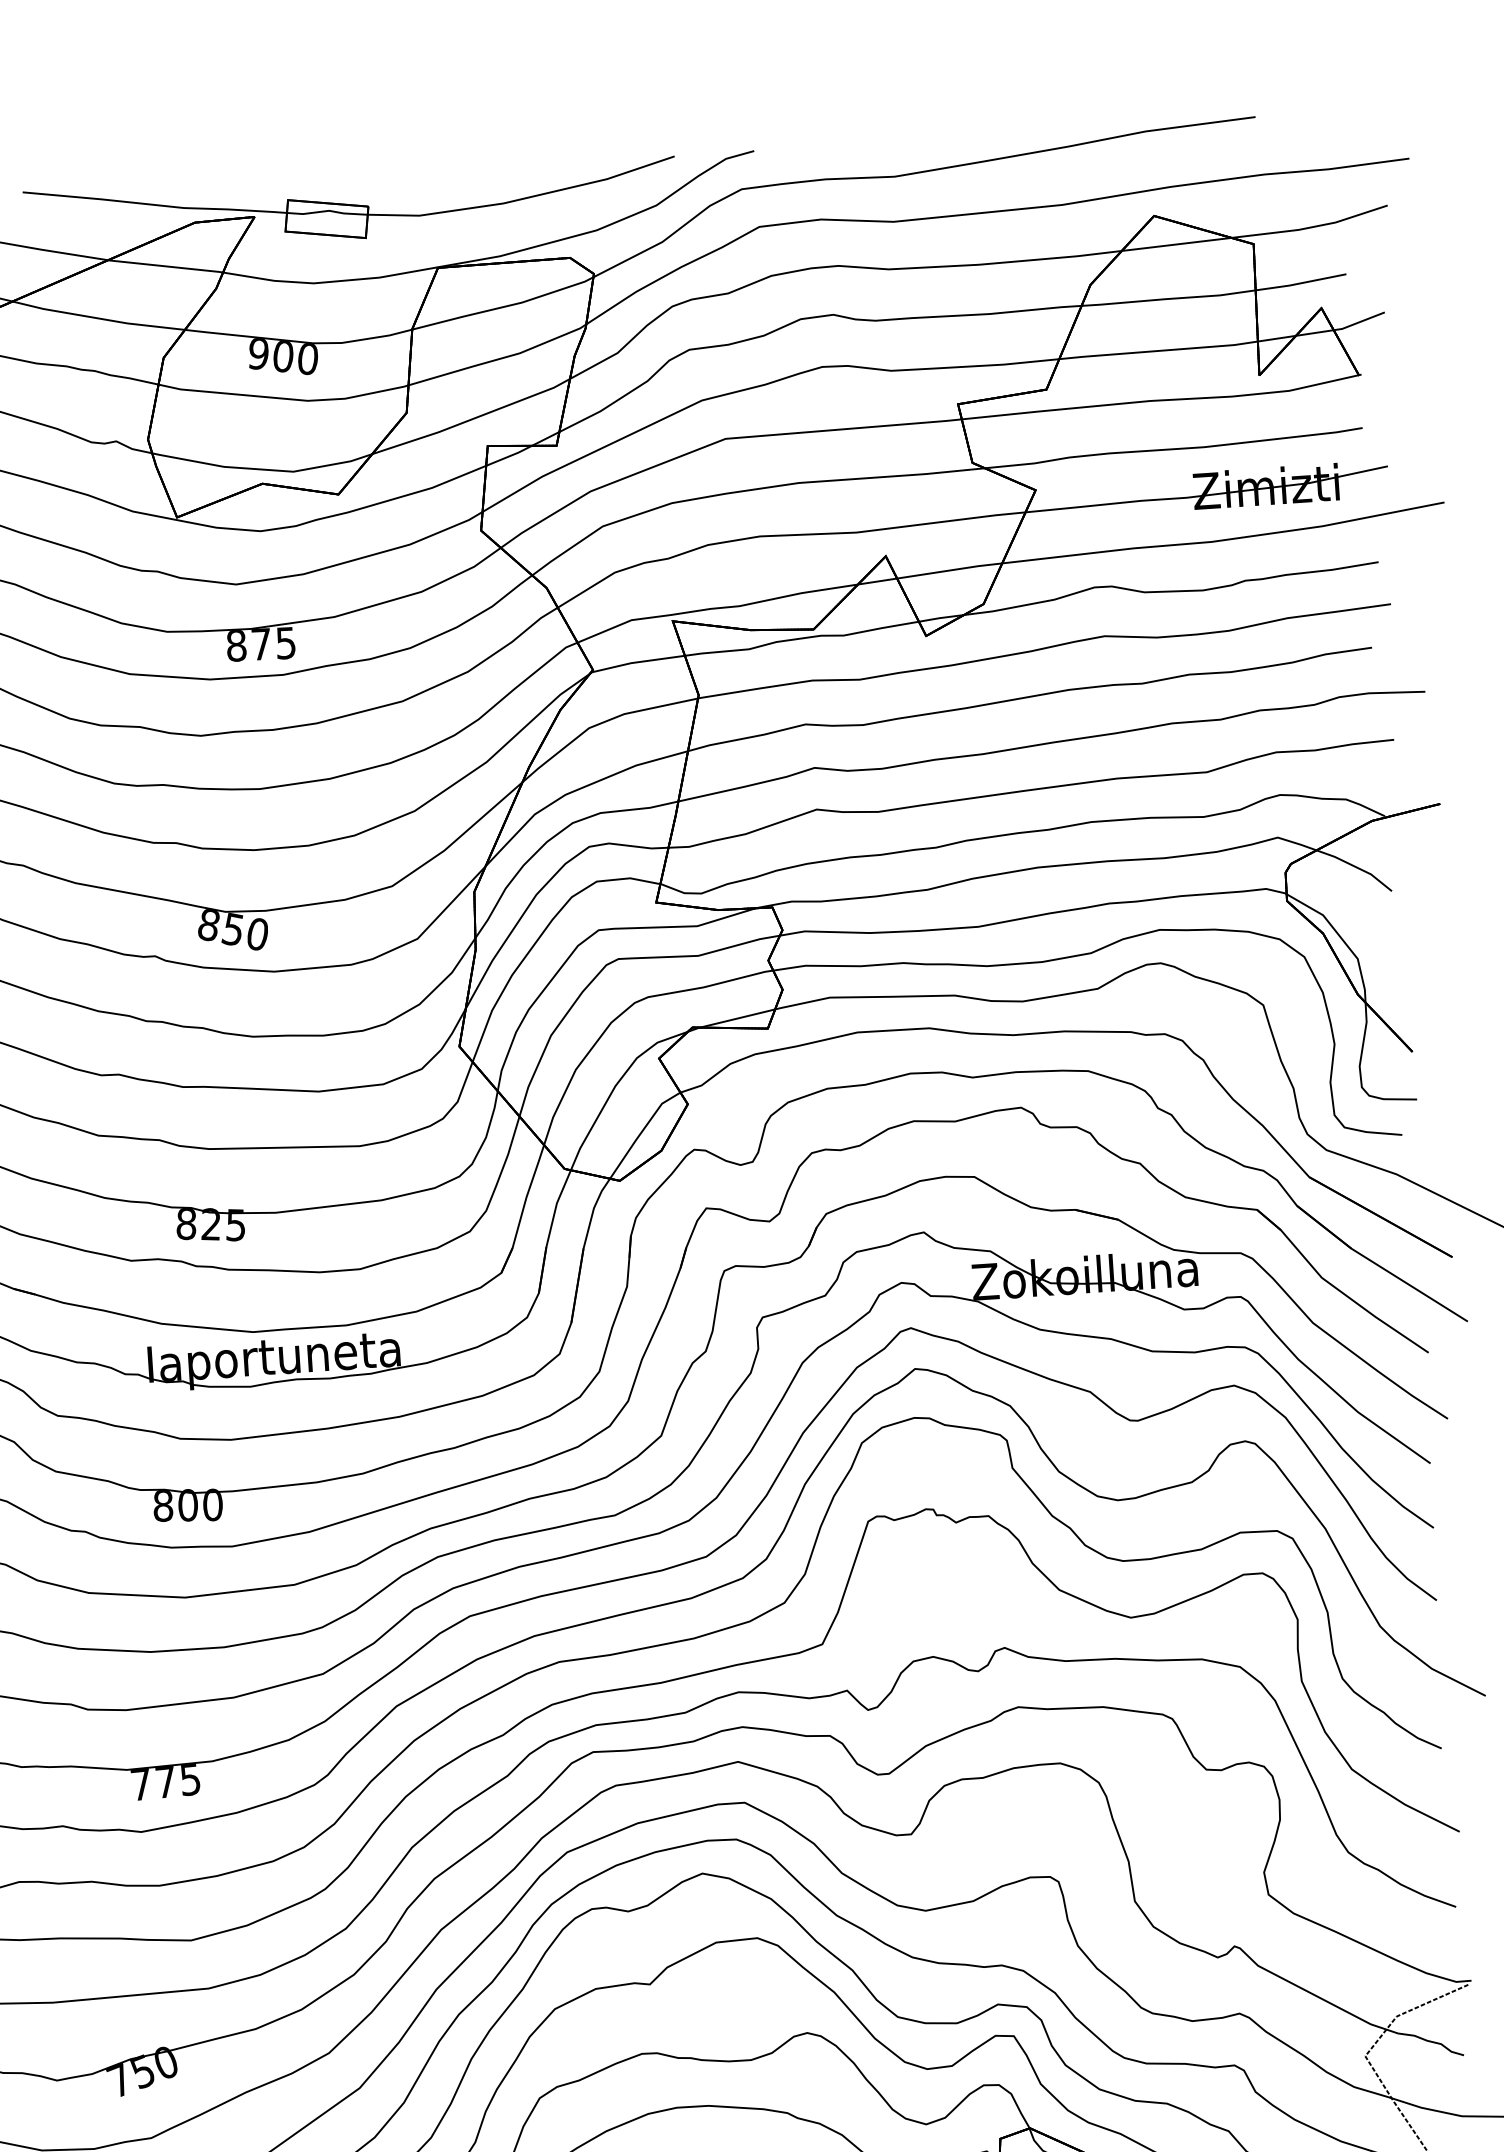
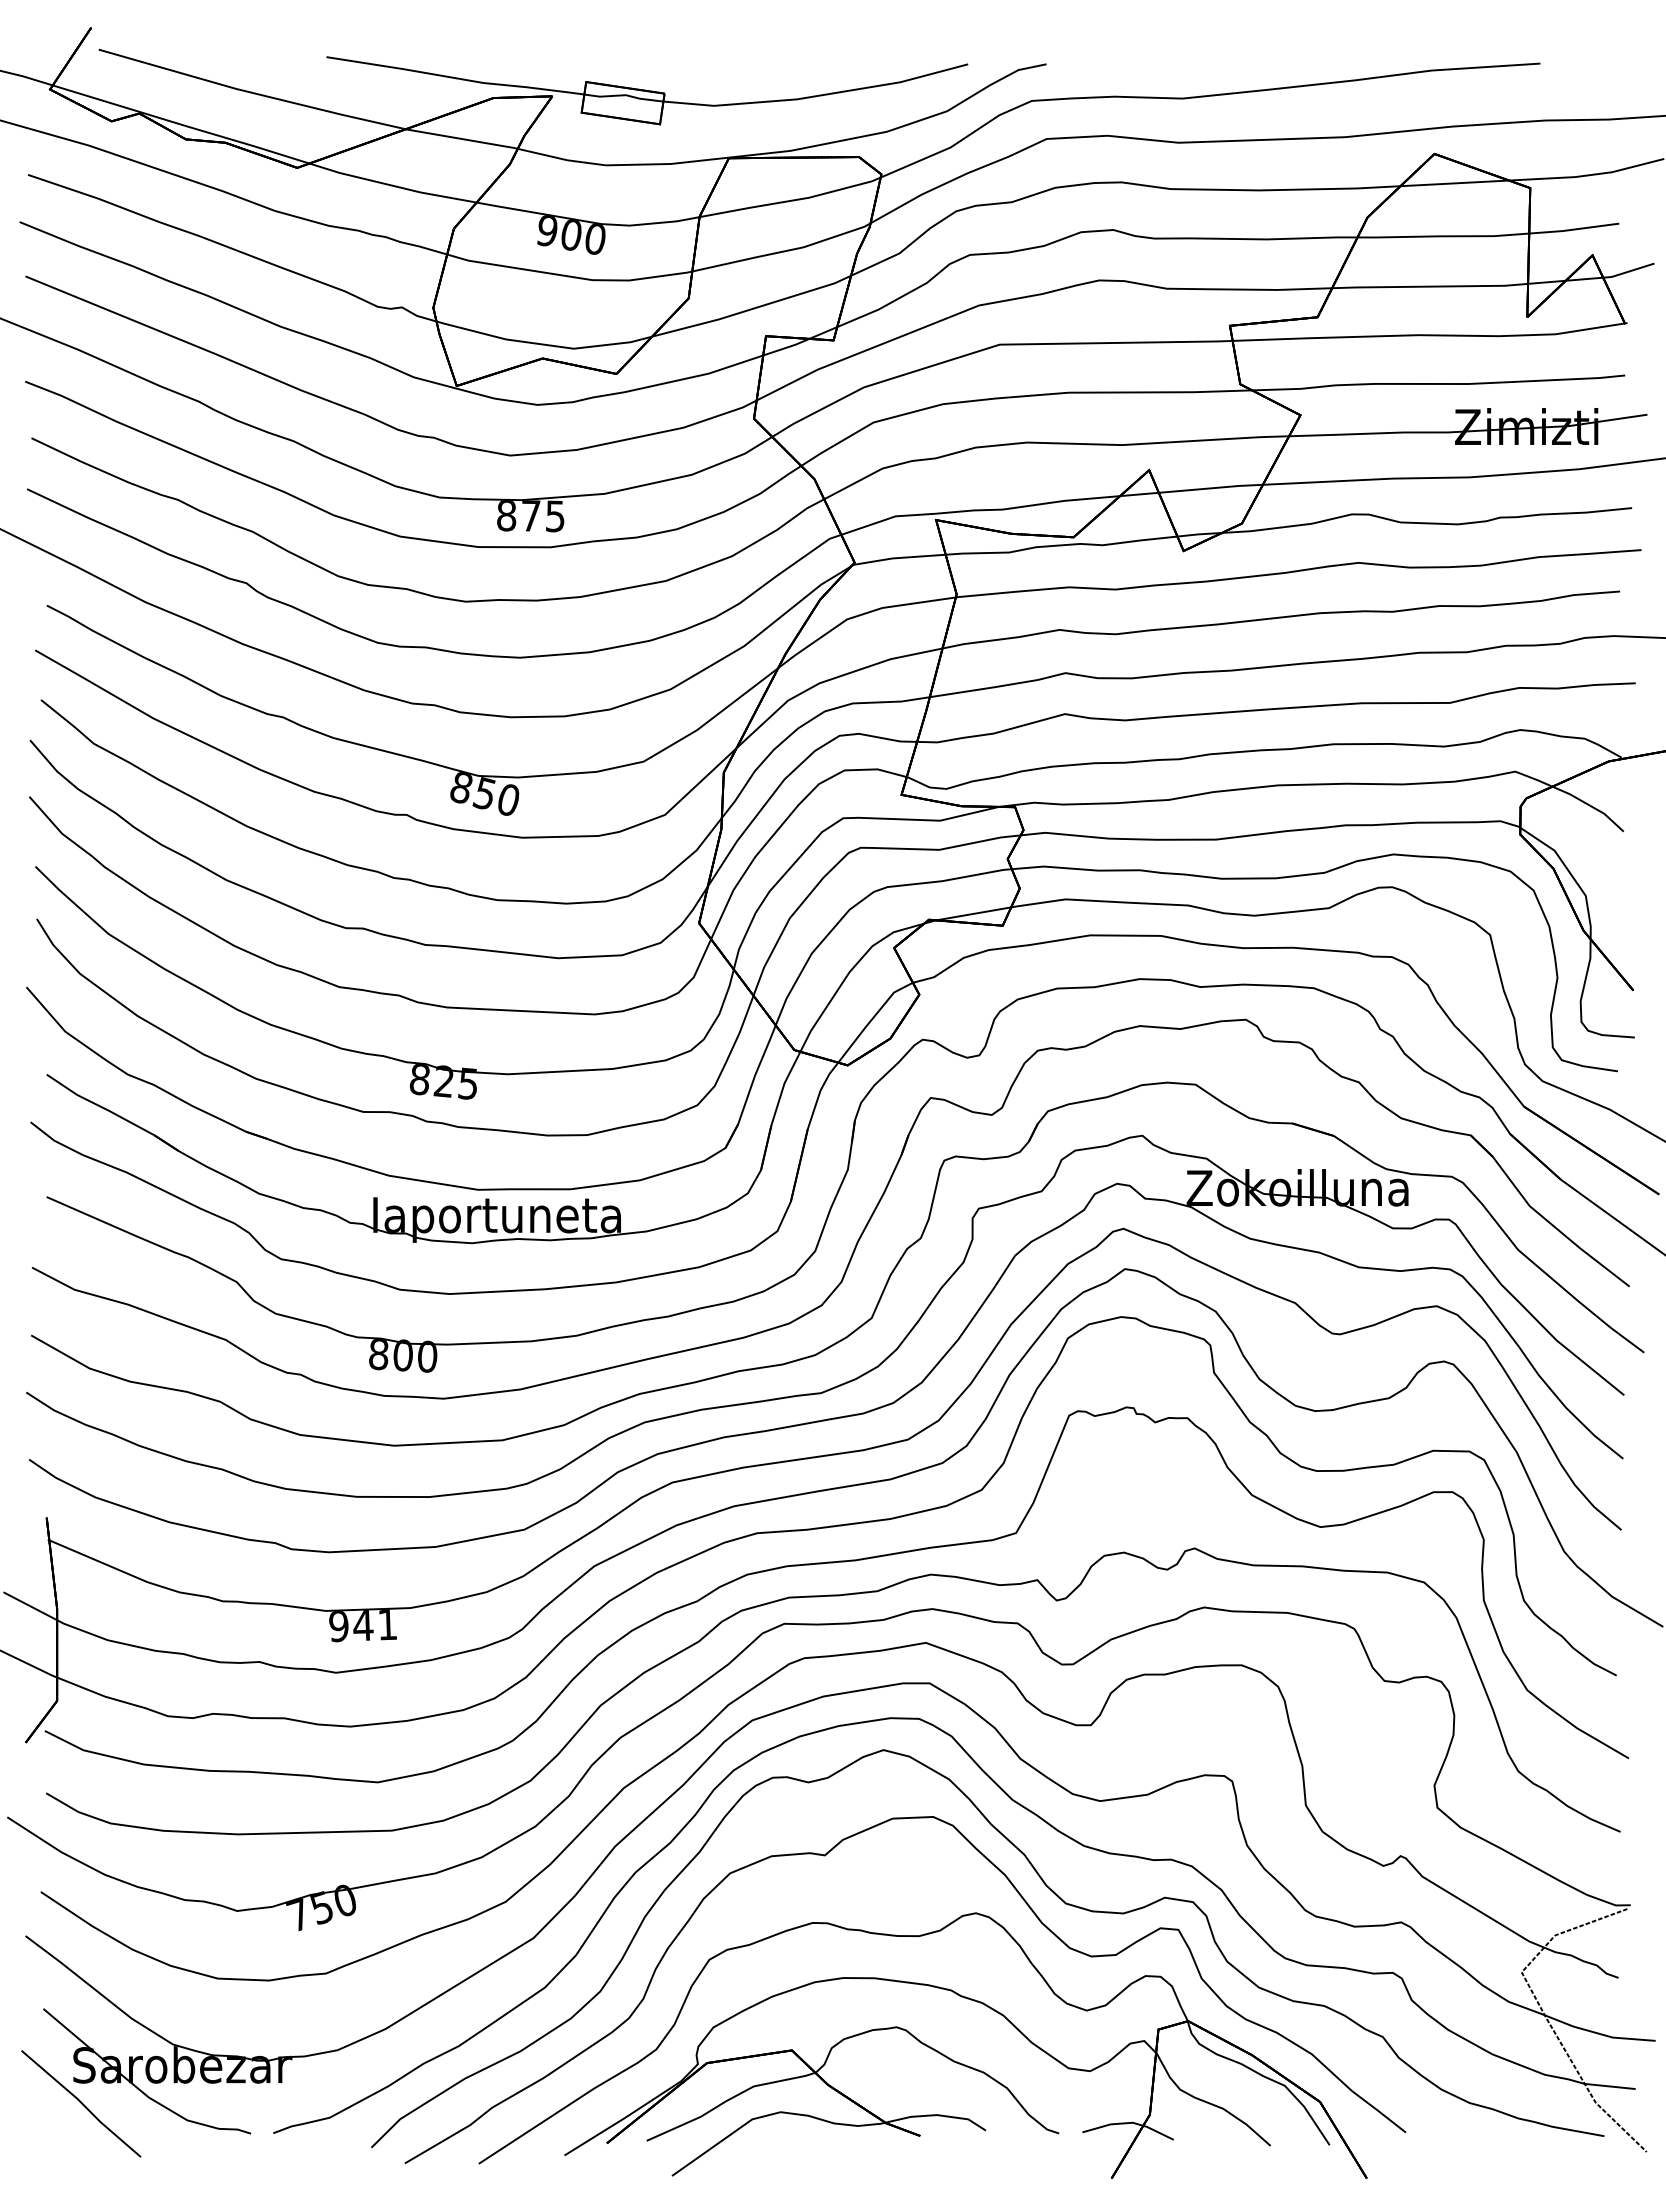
text: (165, 1782) -> (362, 1625), 775 -> 941

